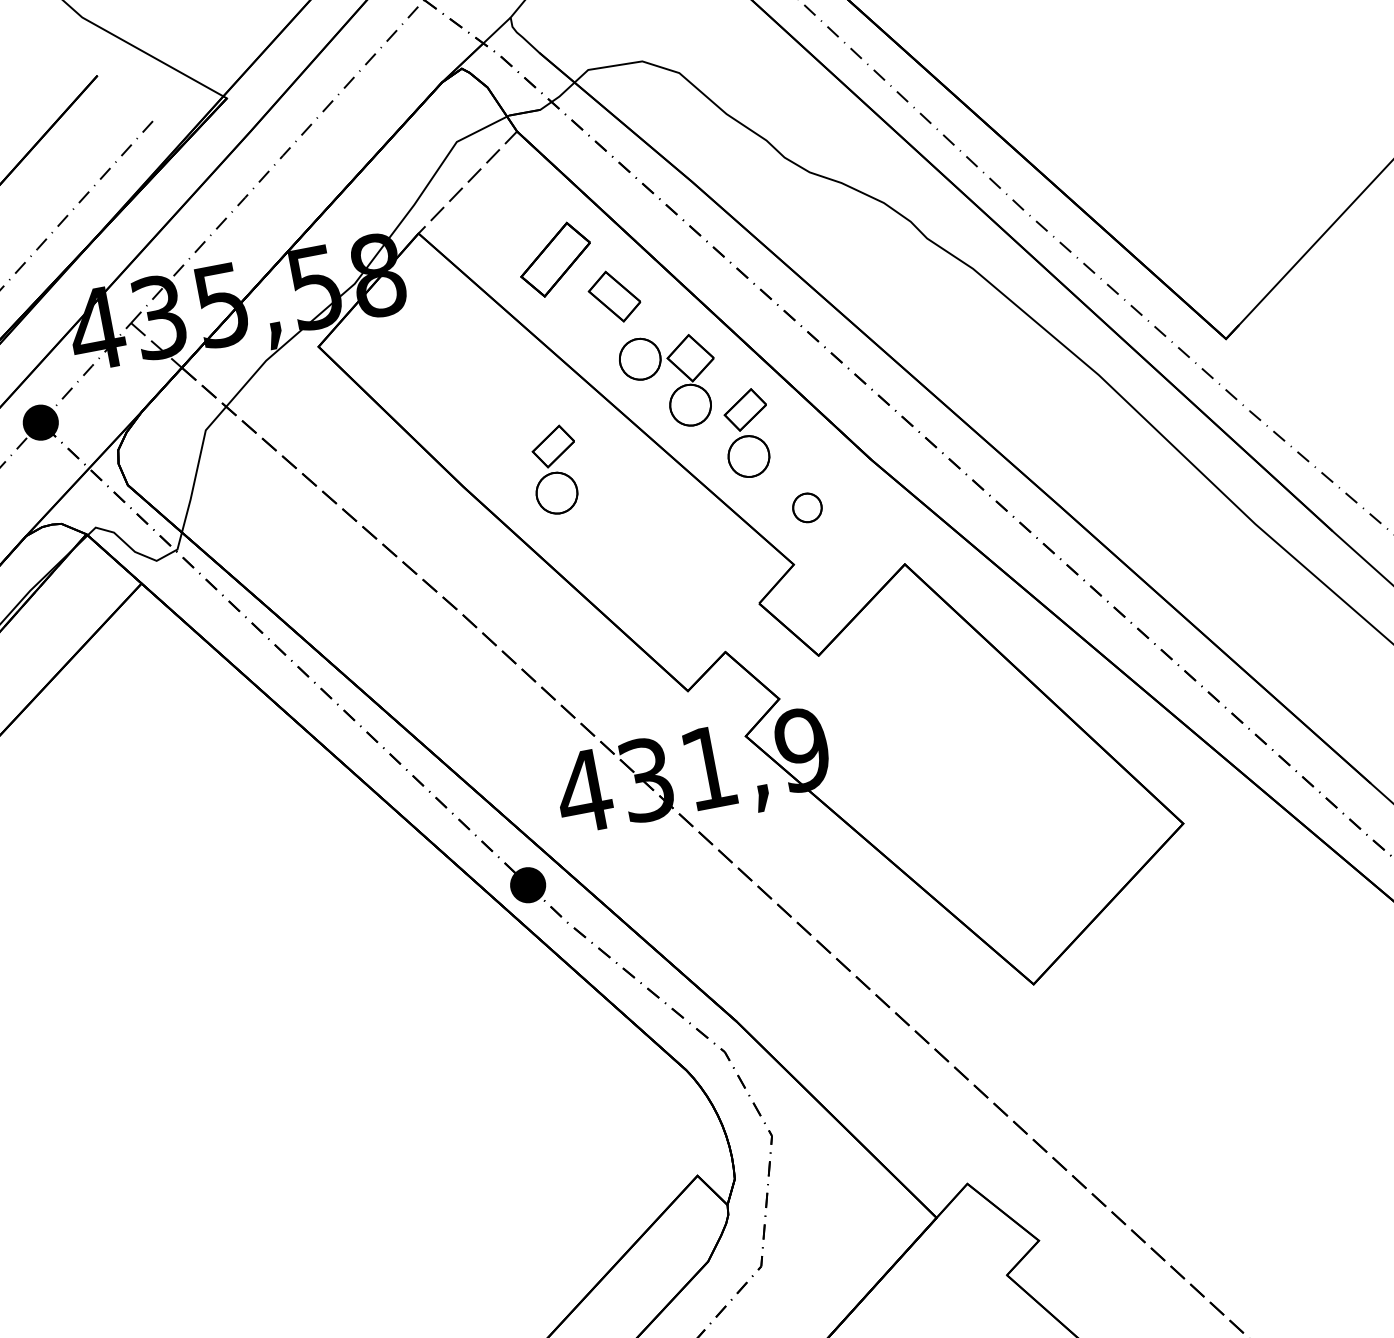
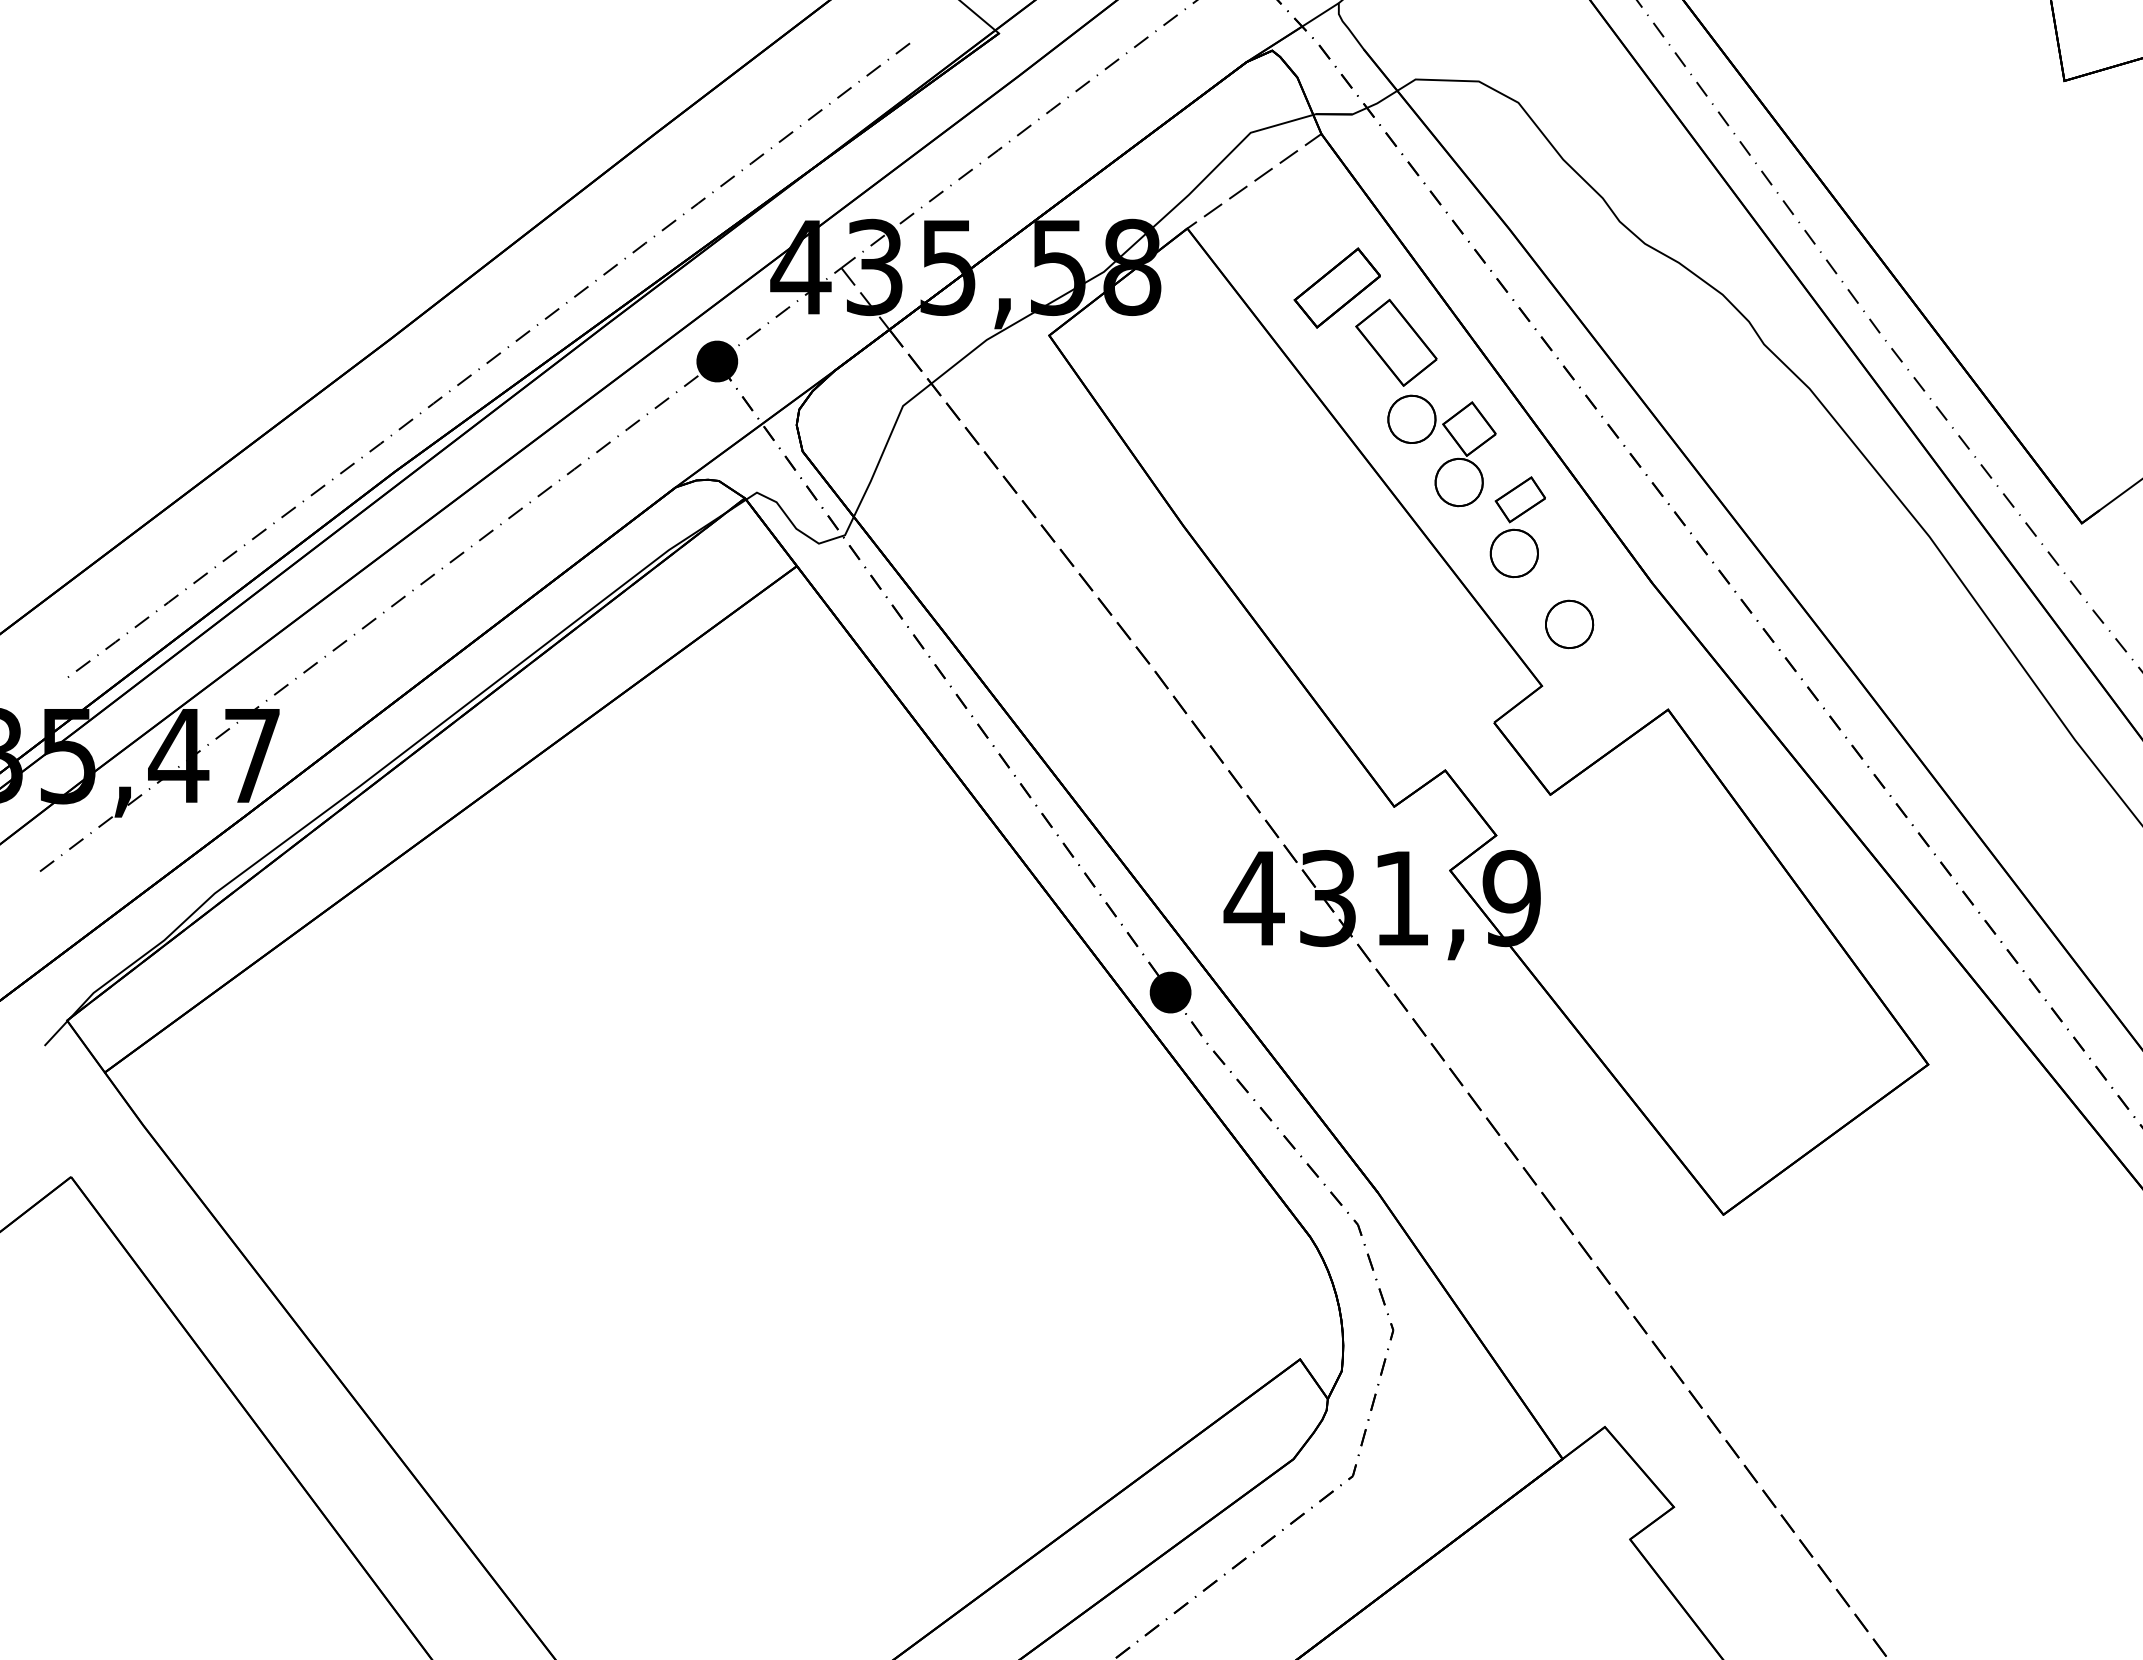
part: (614, 296) -> (1396, 342), size x1.43
part: (555, 470) -> (1291, 527), removed
part: (807, 507) -> (1569, 624), size x1.43

